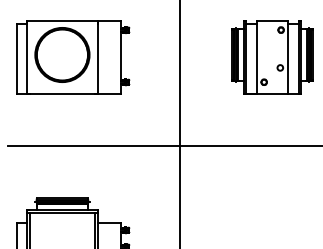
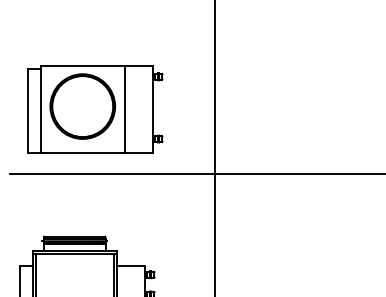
part: (73, 57) -> (95, 109), moved
part: (272, 57) -> (325, 68), removed

